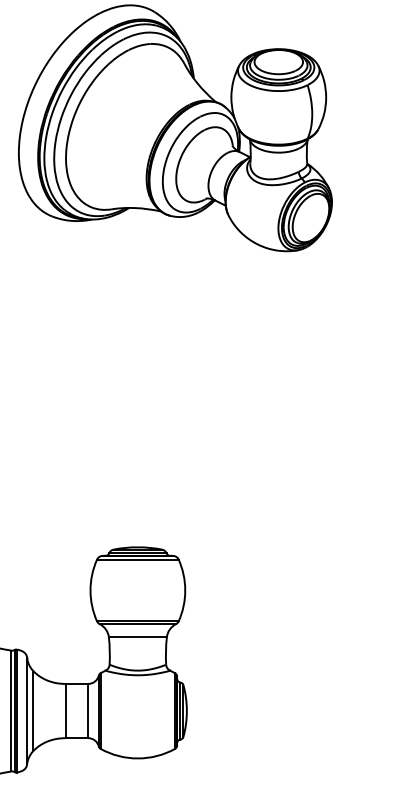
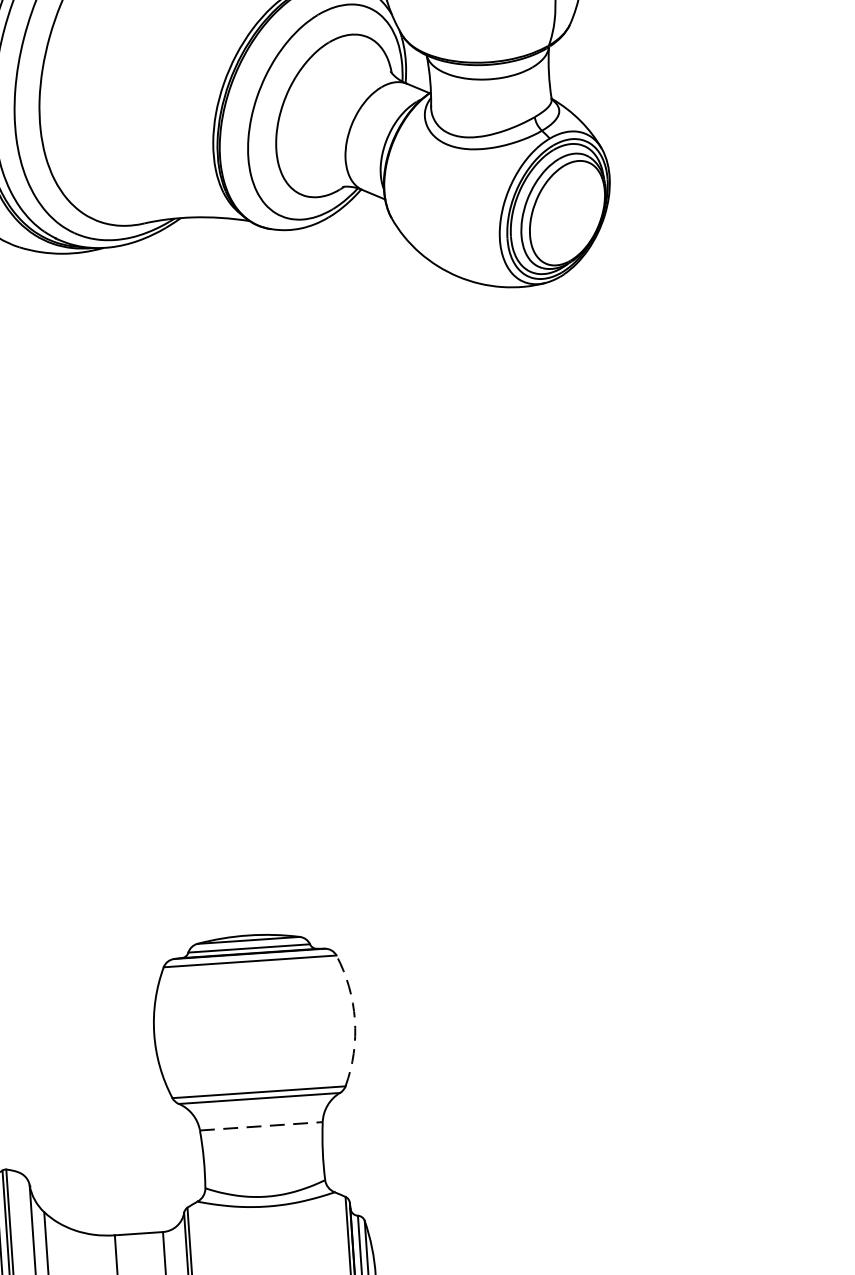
arc: (185, 590) -> (355, 1020), solid -> dashed
line: (137, 637) -> (260, 1126), solid -> dashed

